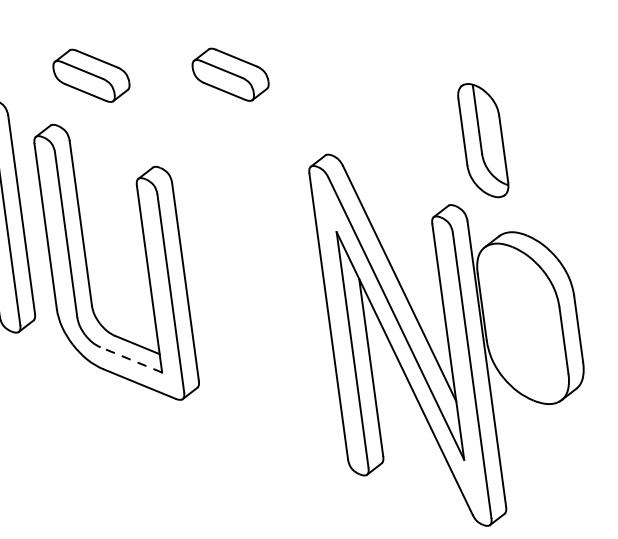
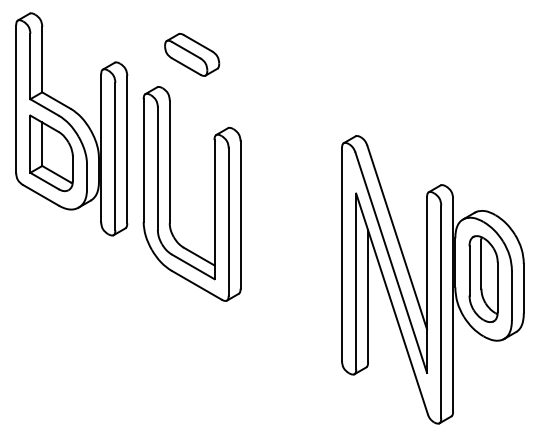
part: (231, 74) -> (294, 67), removed
part: (483, 139) -> (483, 278), moved
line: (131, 359) -> (193, 266), dashed -> solid

